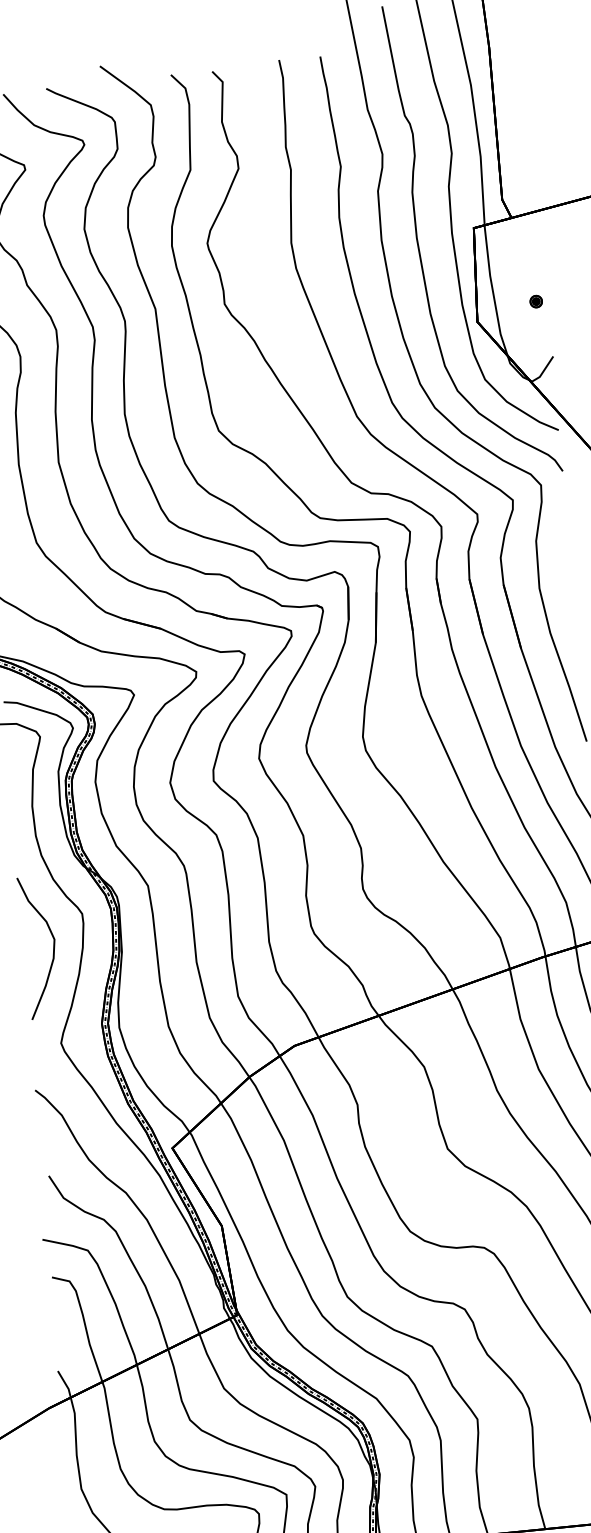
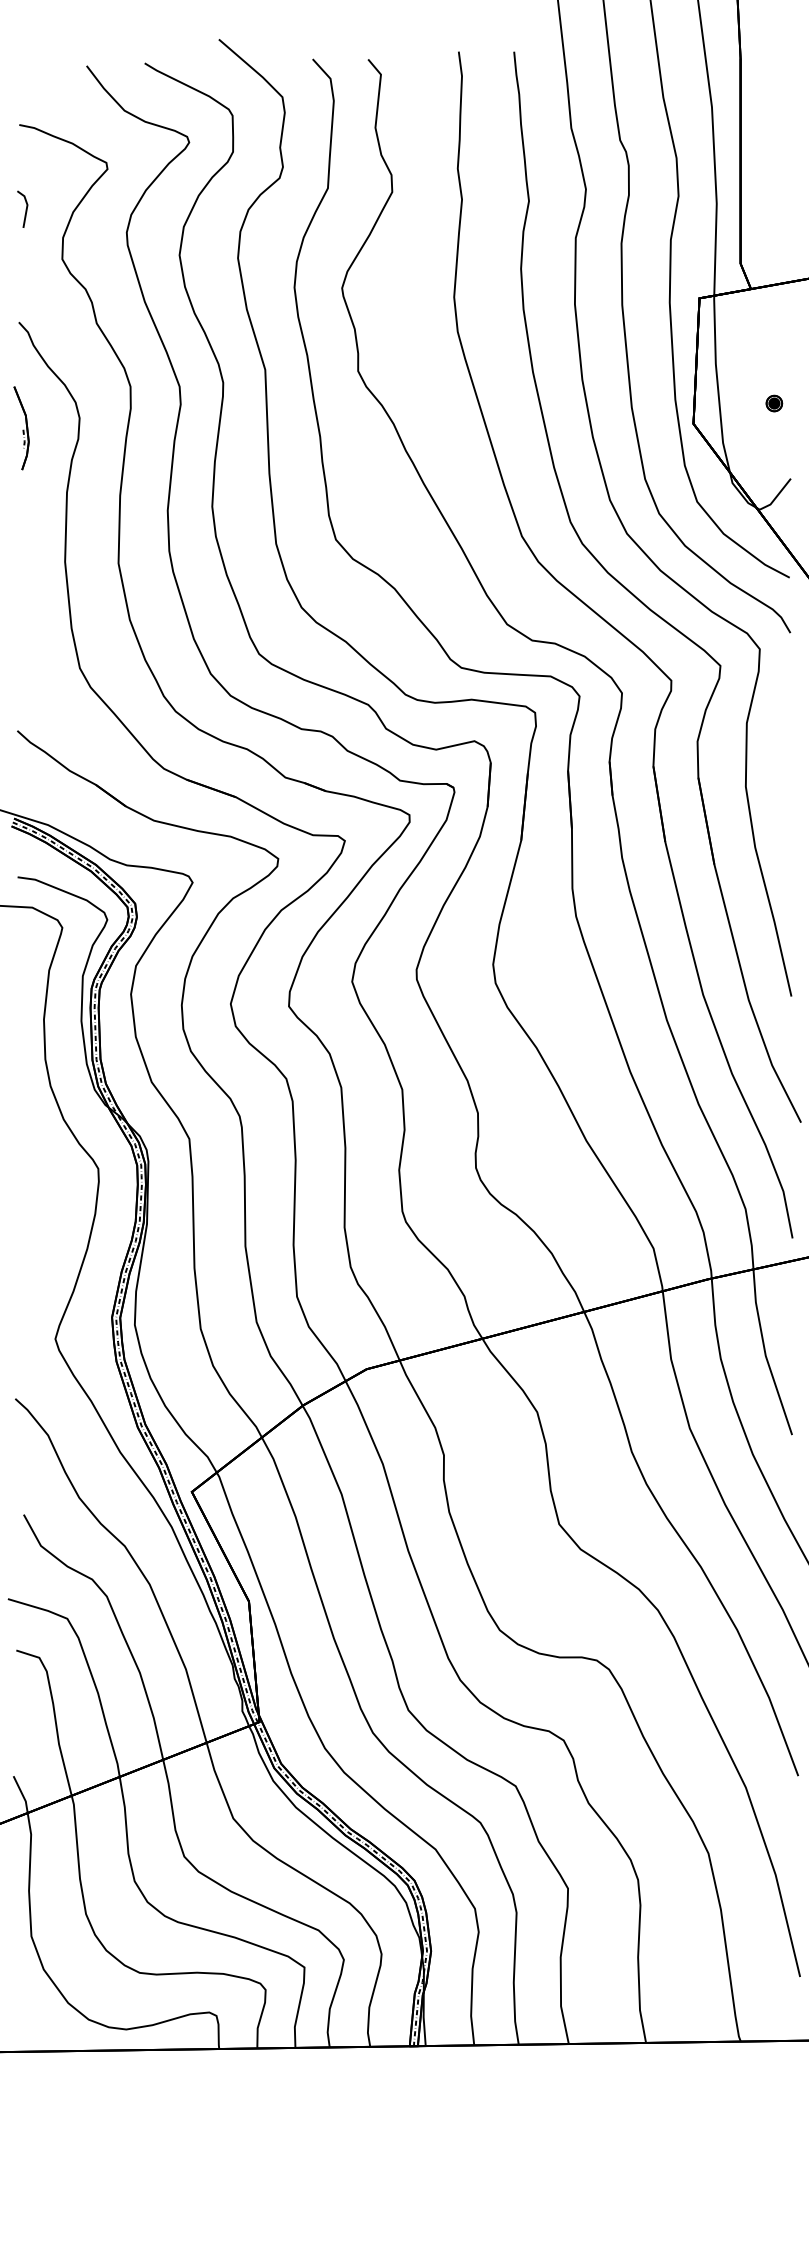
curve: (53, 949) -> (55, 1212), removed

